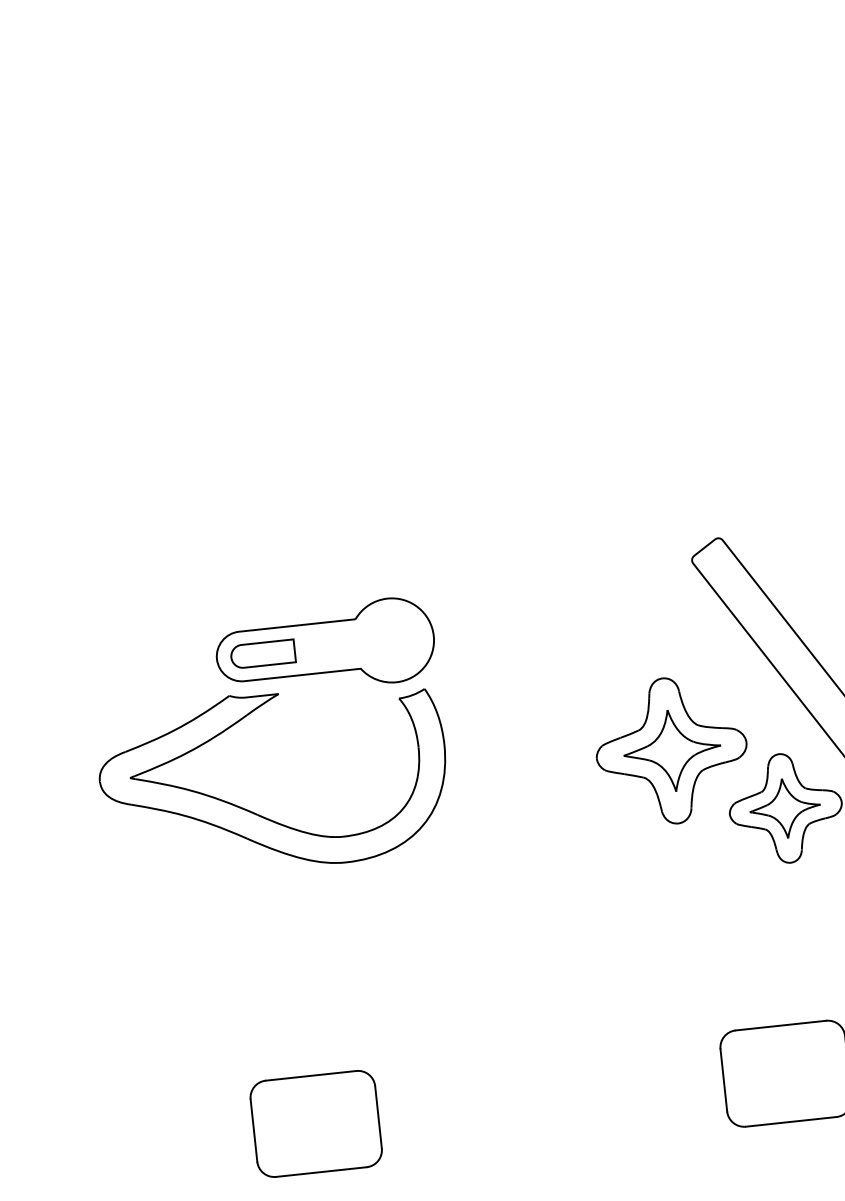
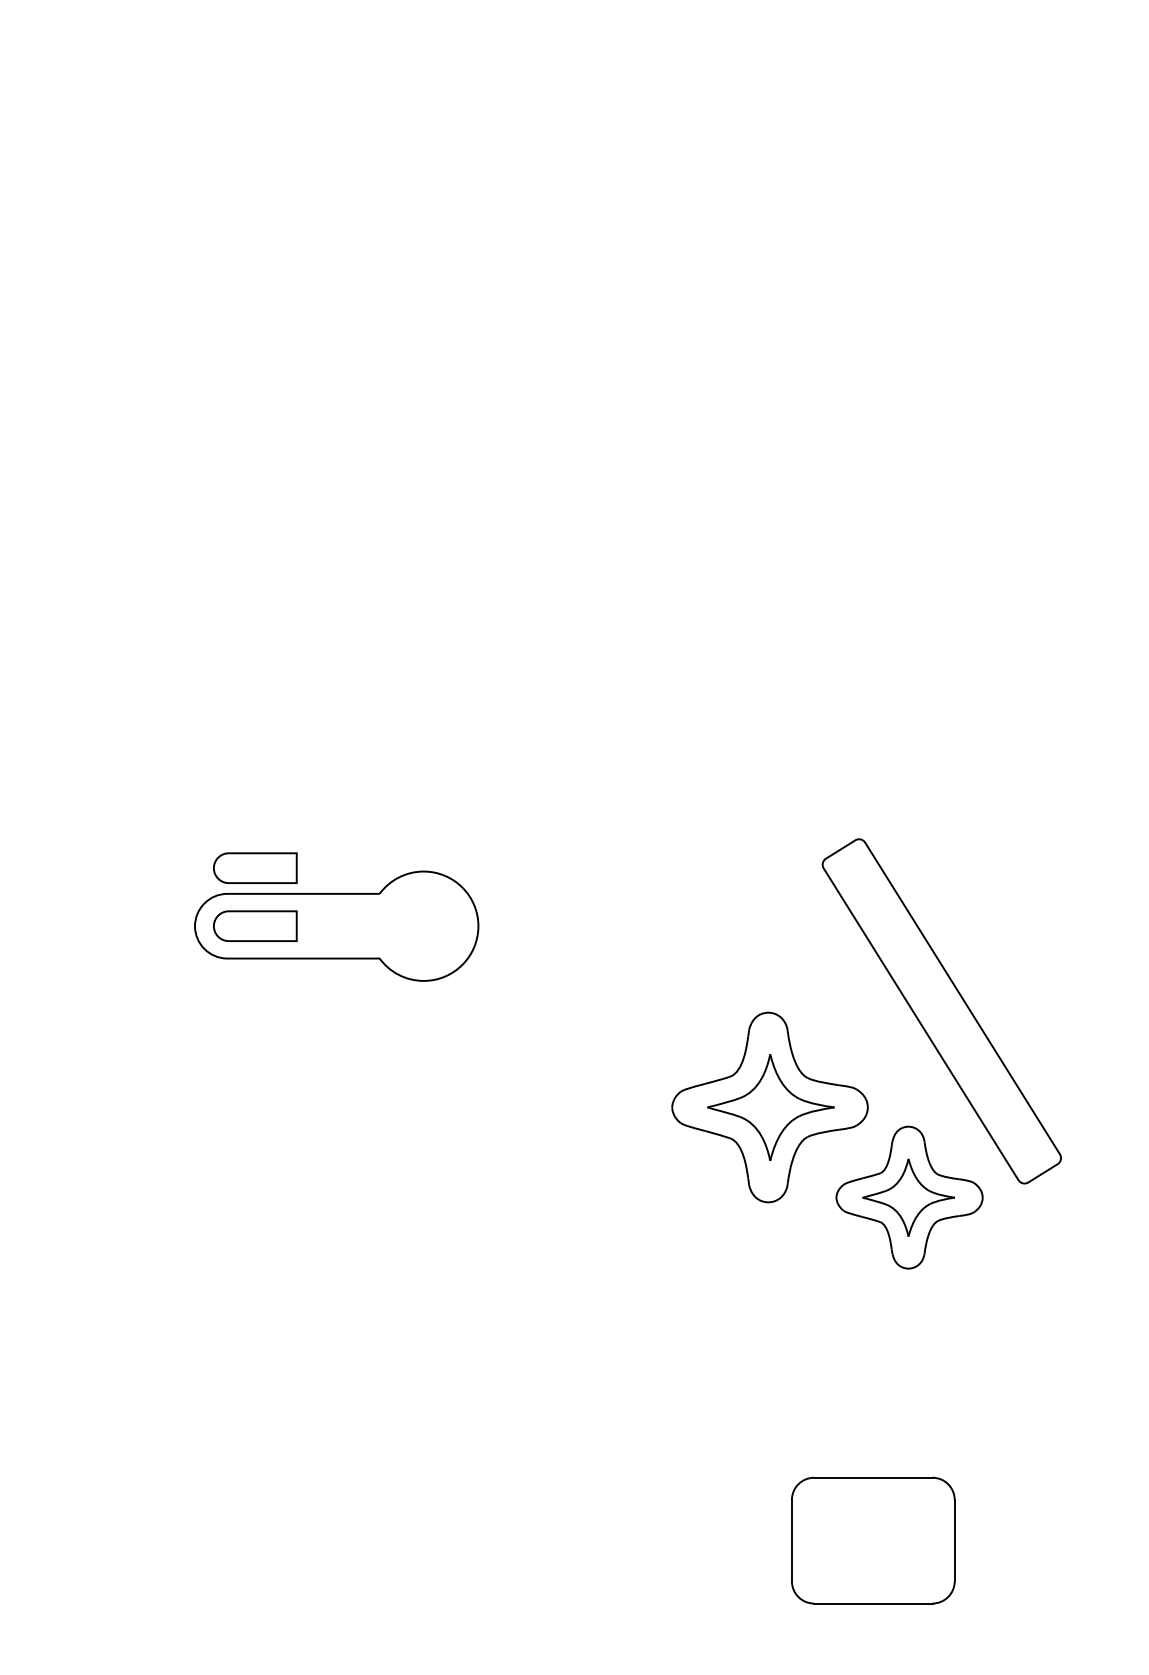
part: (258, 609) -> (255, 867), added
part: (258, 814) -> (227, 1132), removed
part: (315, 1123) -> (258, 1540), removed

